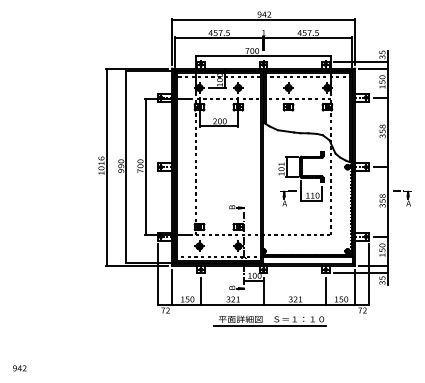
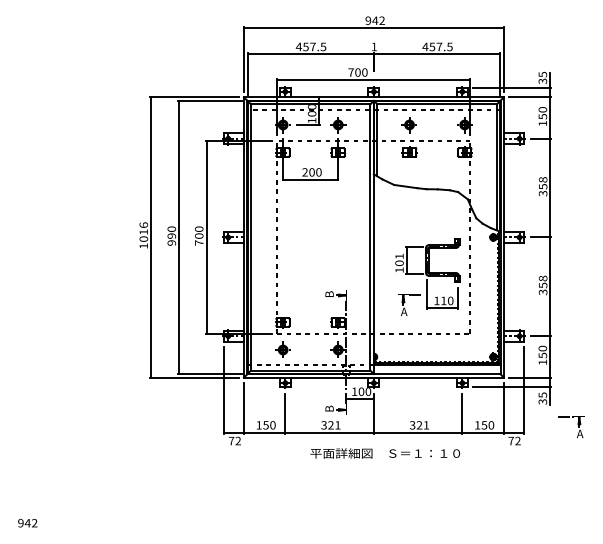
part: (301, 179) -> (427, 277), moved
part: (406, 196) -> (577, 424), moved
line: (270, 325) -> (383, 462), removed

